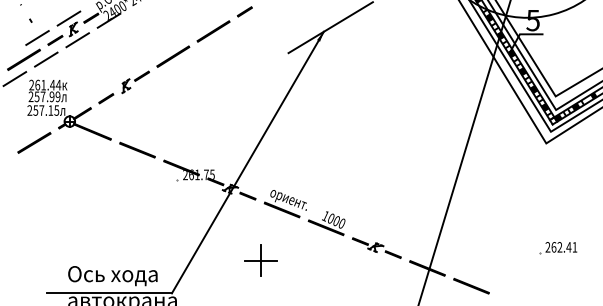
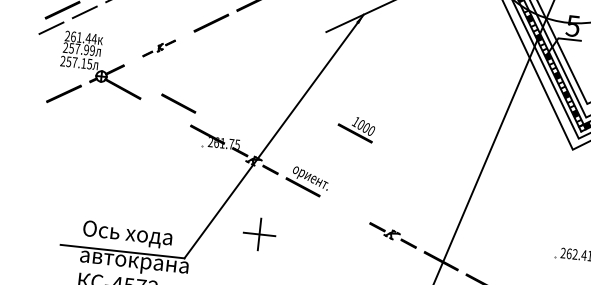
part: (123, 87) -> (158, 48), size x0.6
line: (137, 149) -> (178, 102), moved
part: (326, 223) -> (355, 129), moved
part: (260, 260) -> (259, 234), moved

